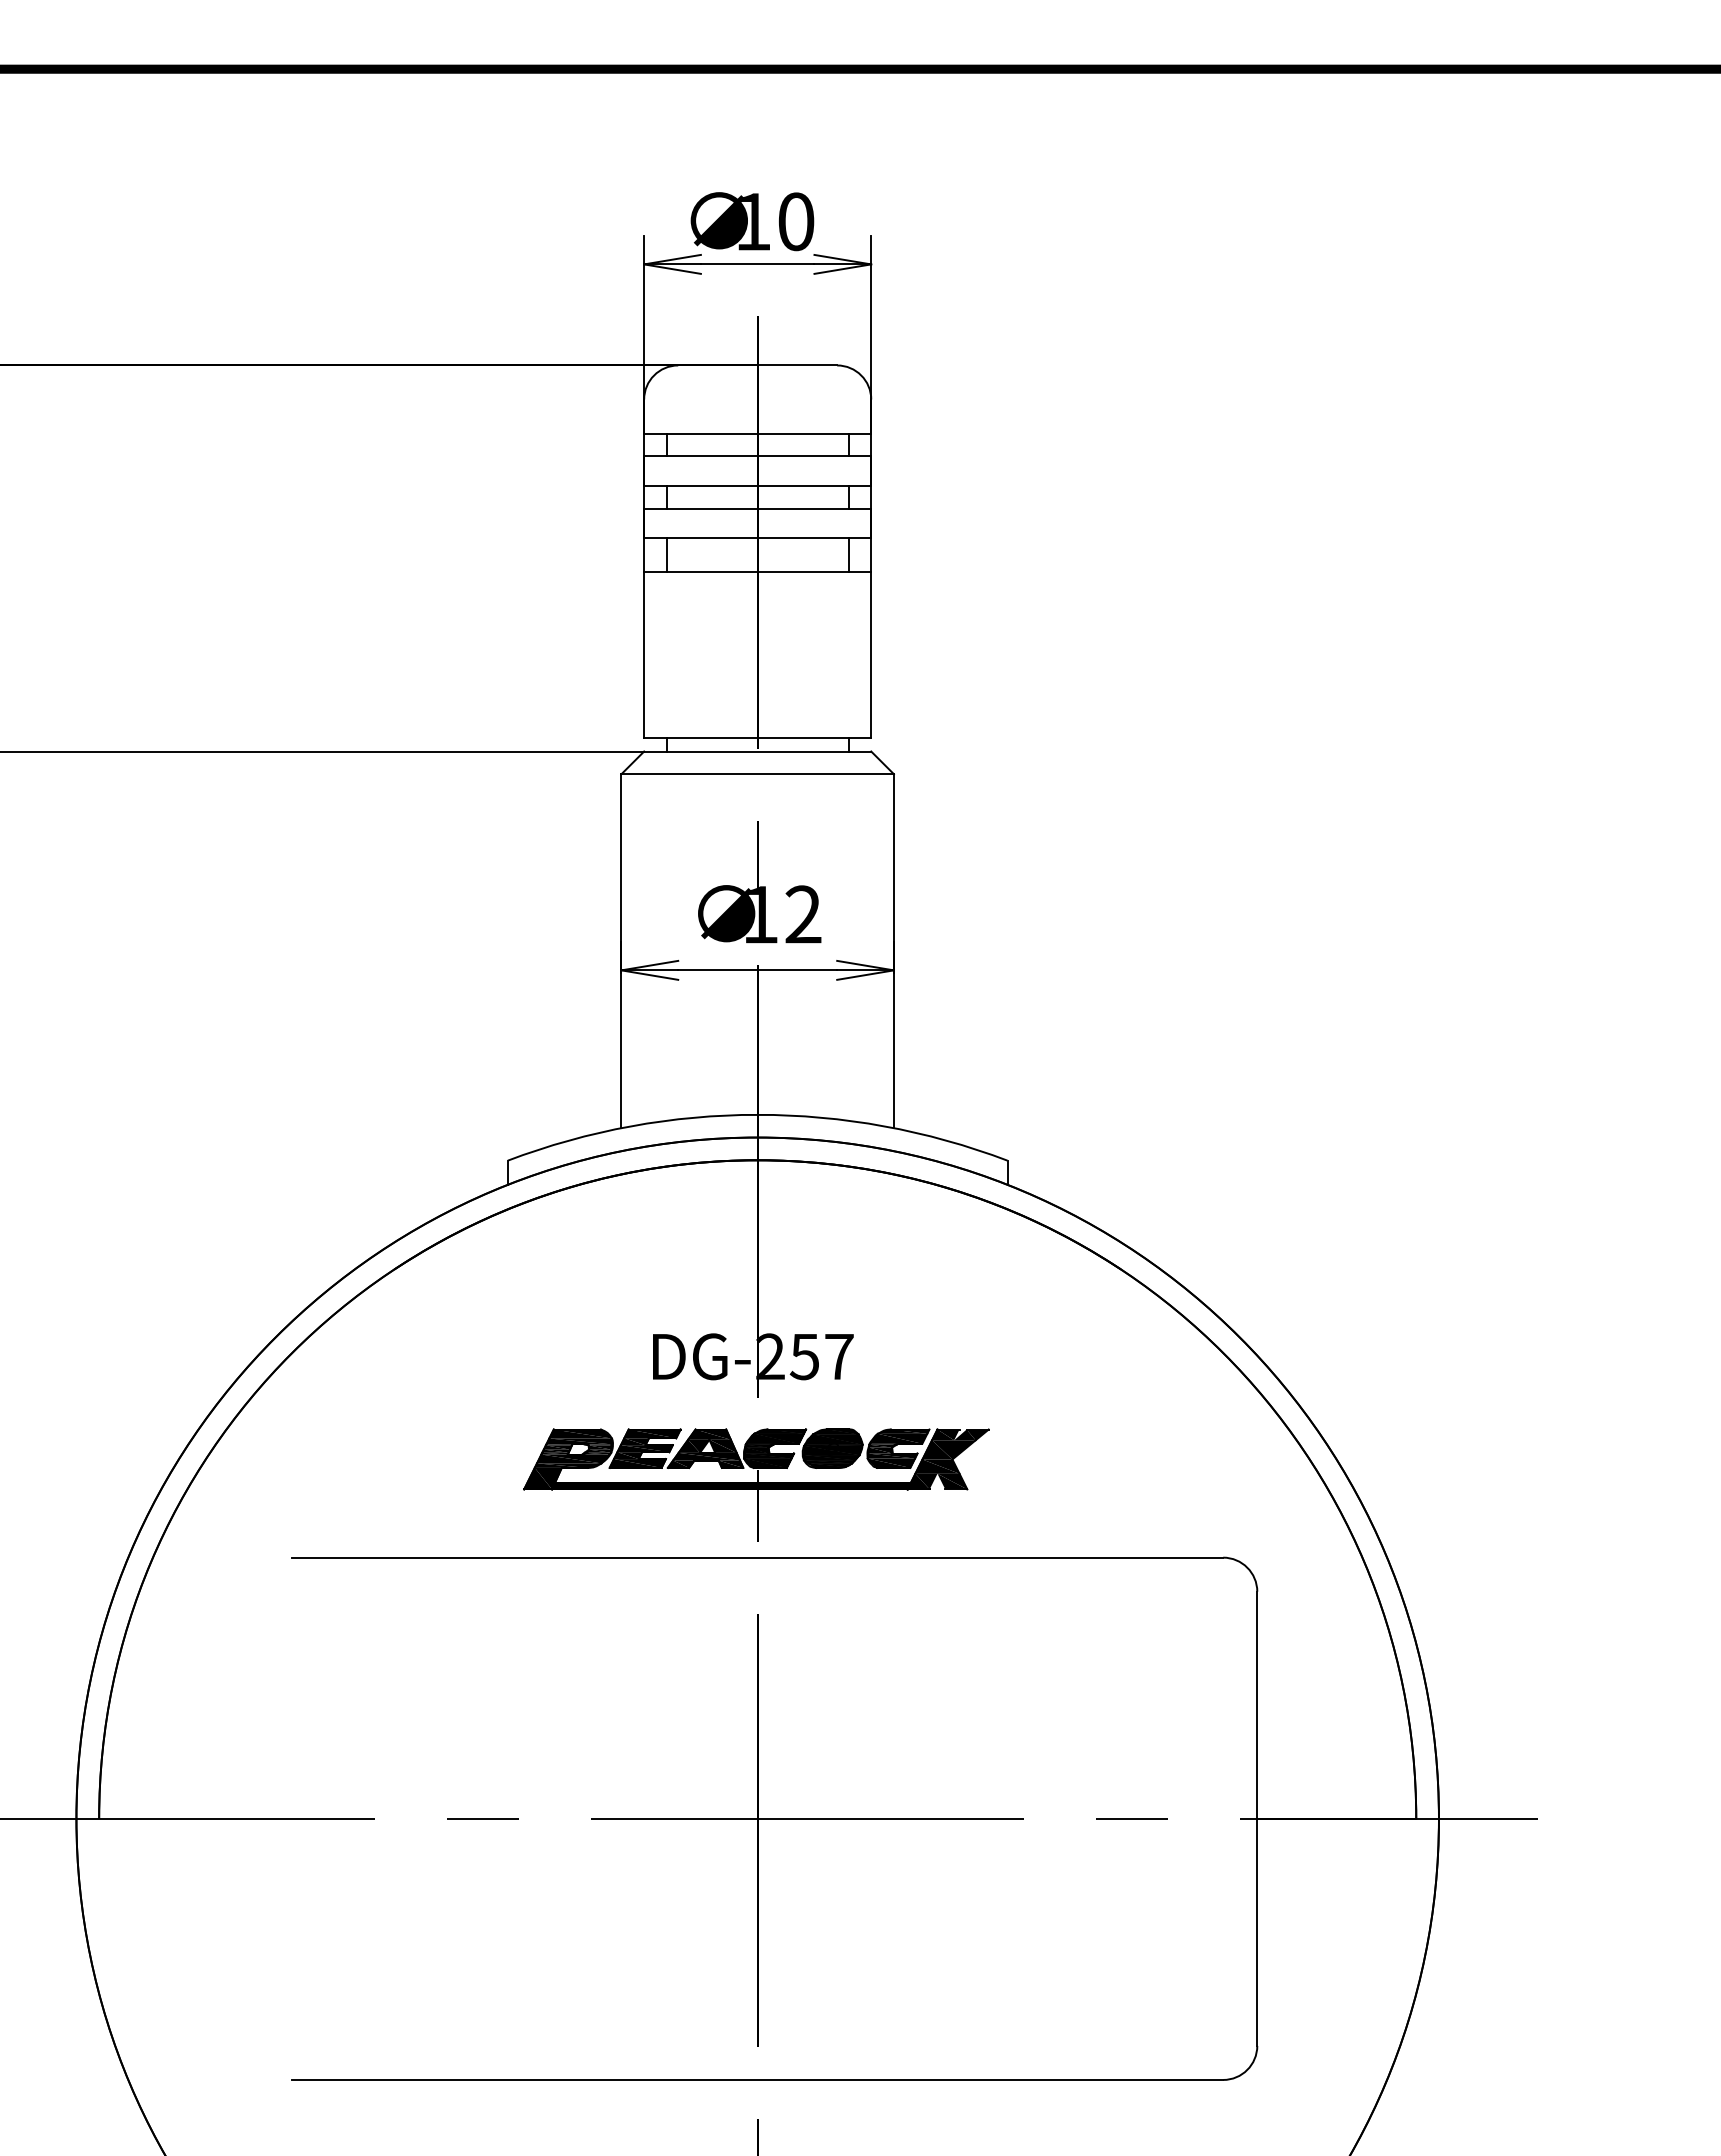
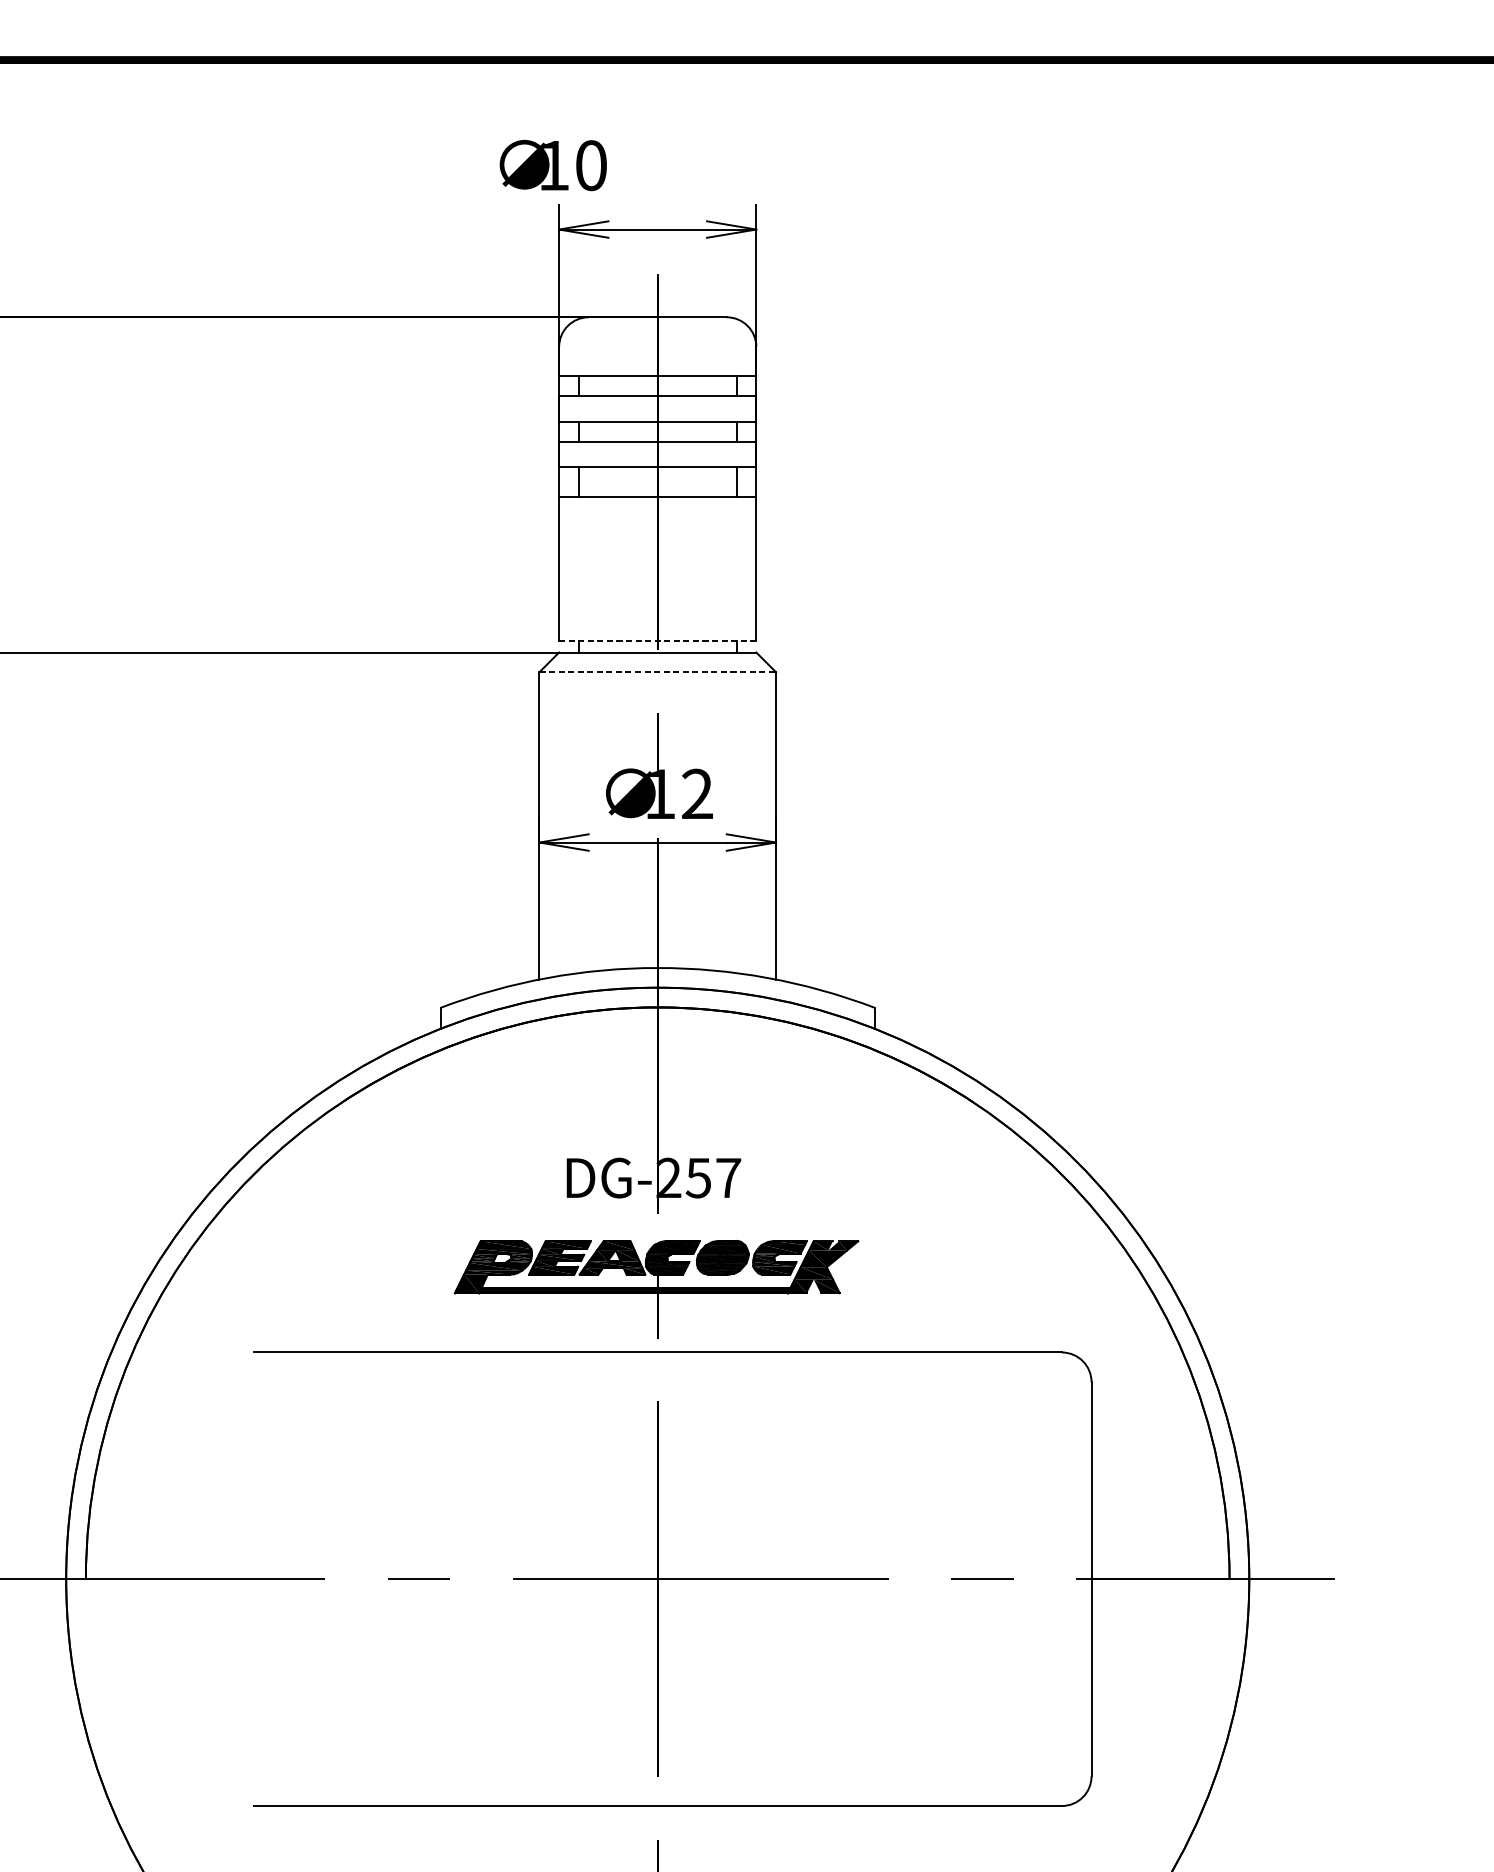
text: (752, 221) -> (553, 165), moved
line: (757, 737) -> (657, 640), solid -> dashed
line: (758, 774) -> (658, 672), solid -> dashed

